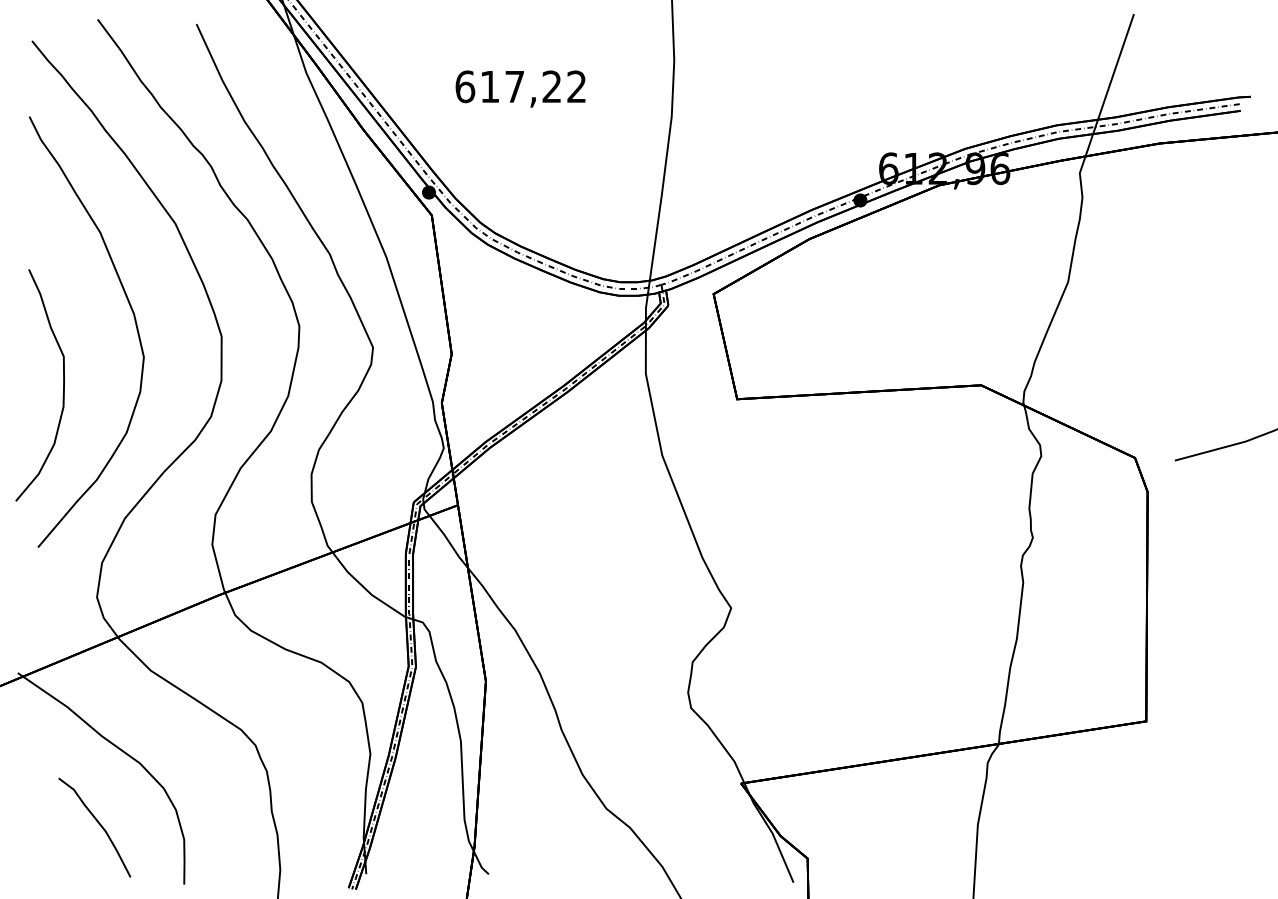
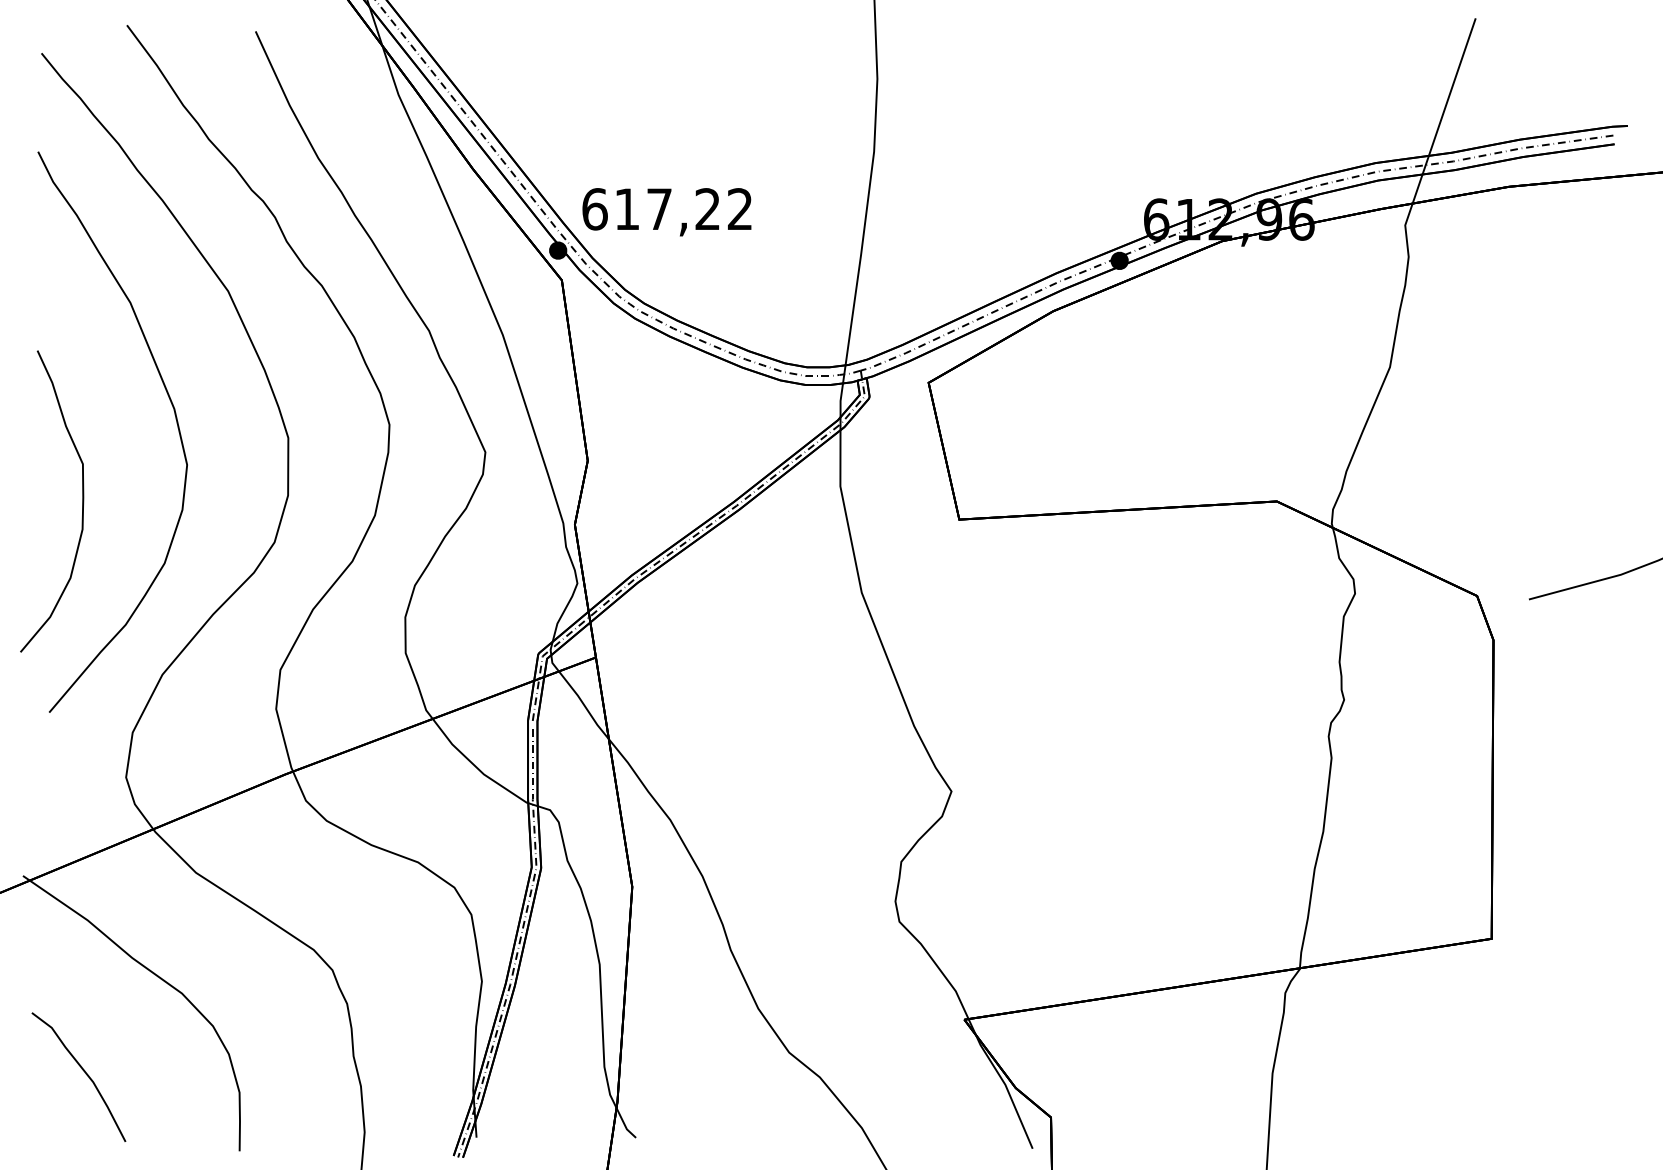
text: (520, 88) -> (666, 211), moved
curve: (98, 824) -> (83, 1073), moved

